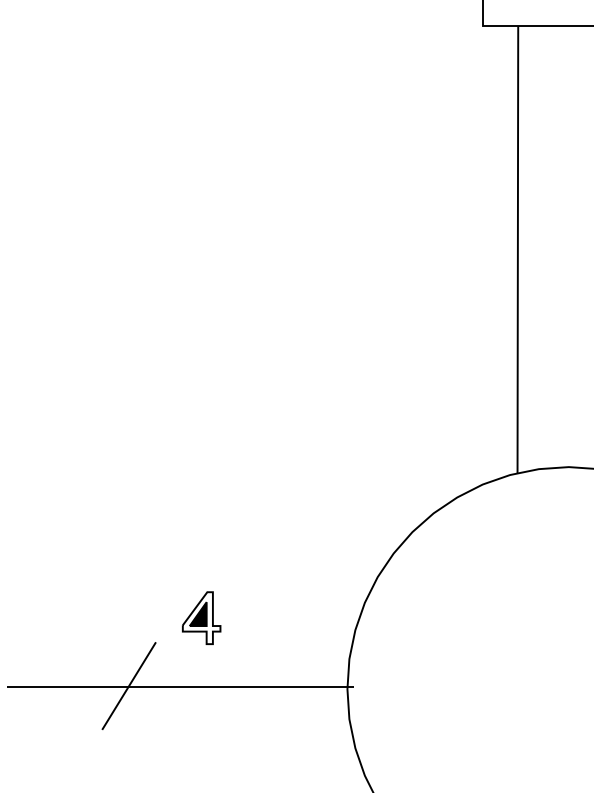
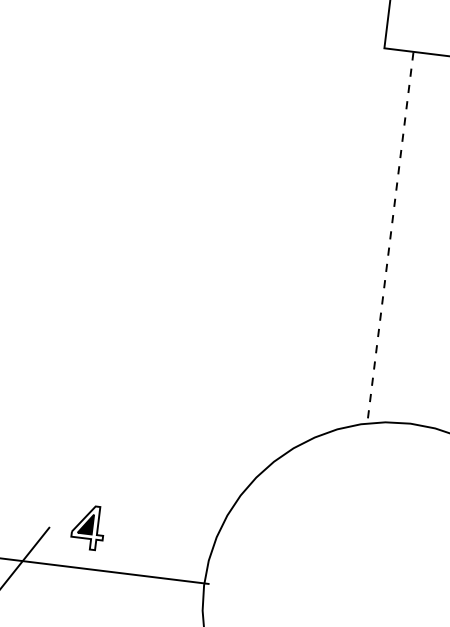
line: (517, 249) -> (390, 237), solid -> dashed
part: (201, 617) -> (88, 526), moved

